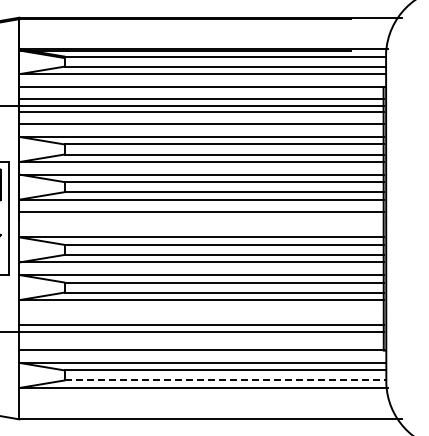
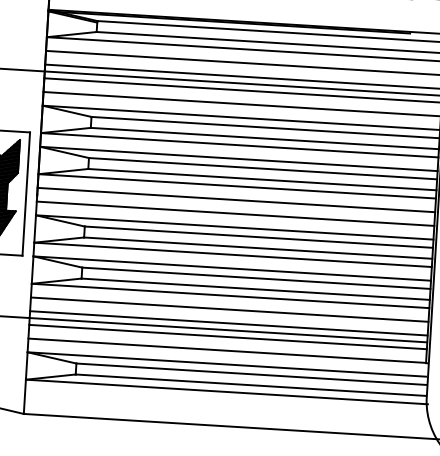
line: (201, 224) -> (235, 213), added
line: (201, 312) -> (229, 309), added
line: (201, 337) -> (228, 336), added
line: (225, 380) -> (251, 385), dashed -> solid

